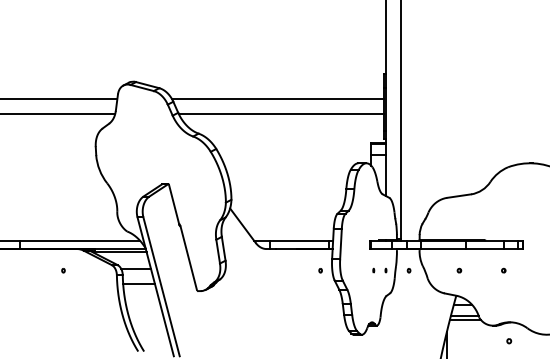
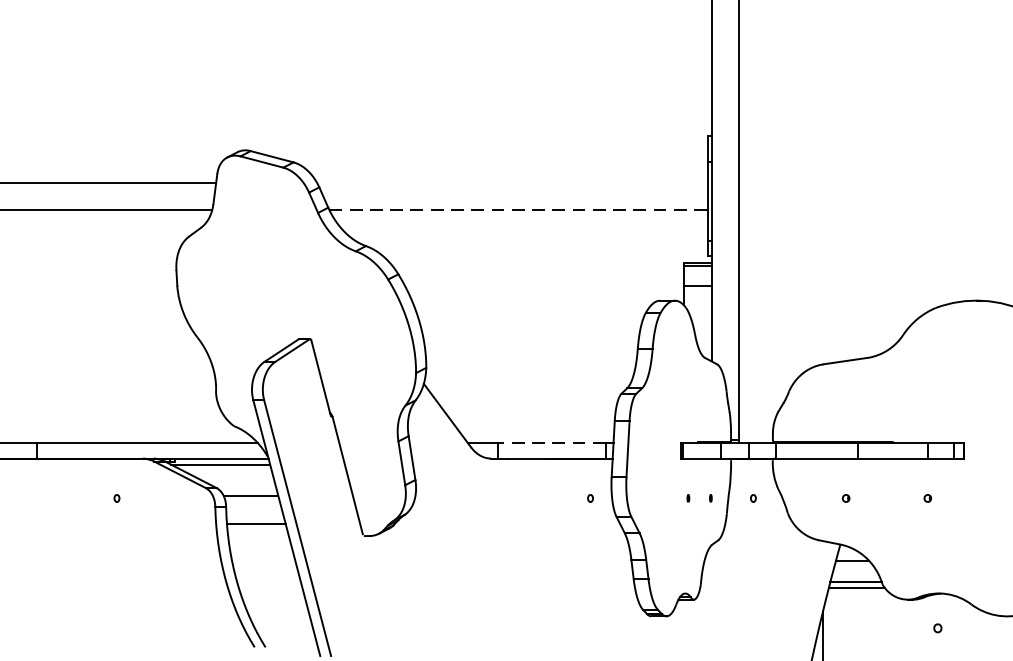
line: (278, 99) -> (512, 183), removed
line: (281, 114) -> (518, 210), solid -> dashed
line: (299, 240) -> (551, 442), solid -> dashed

